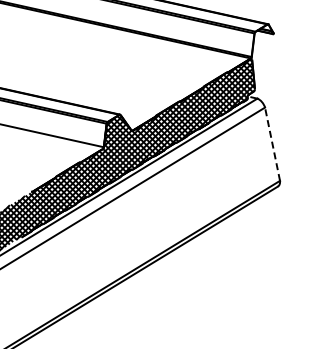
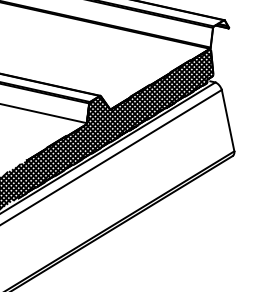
line: (272, 143) -> (228, 120), dashed -> solid

